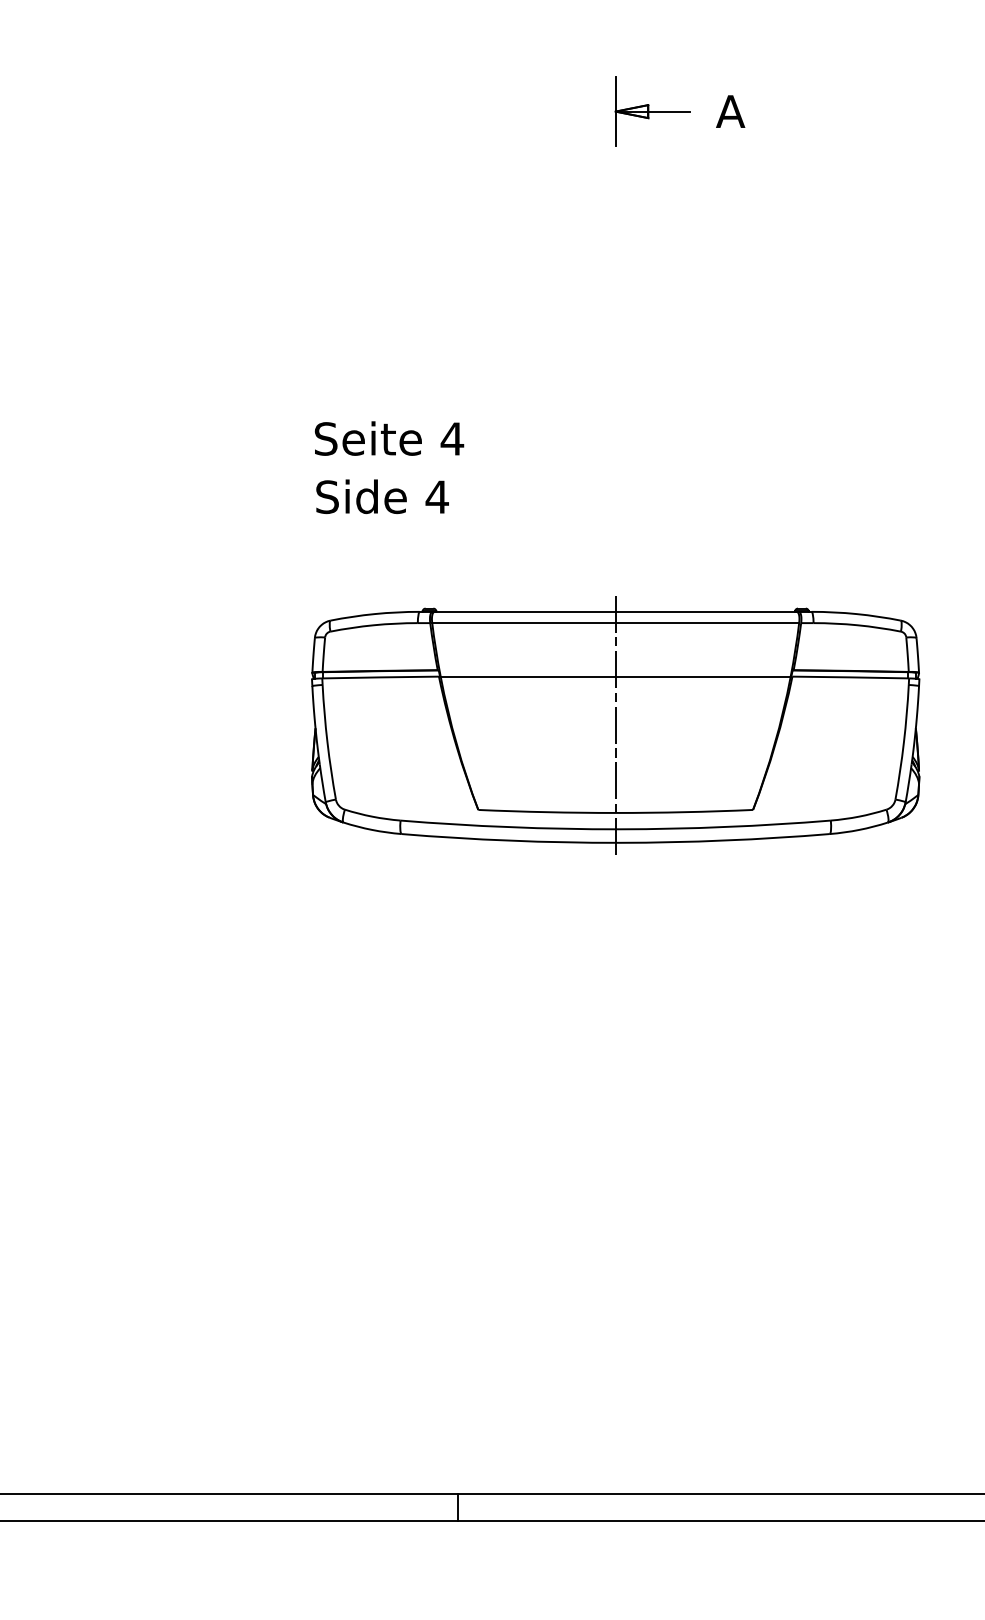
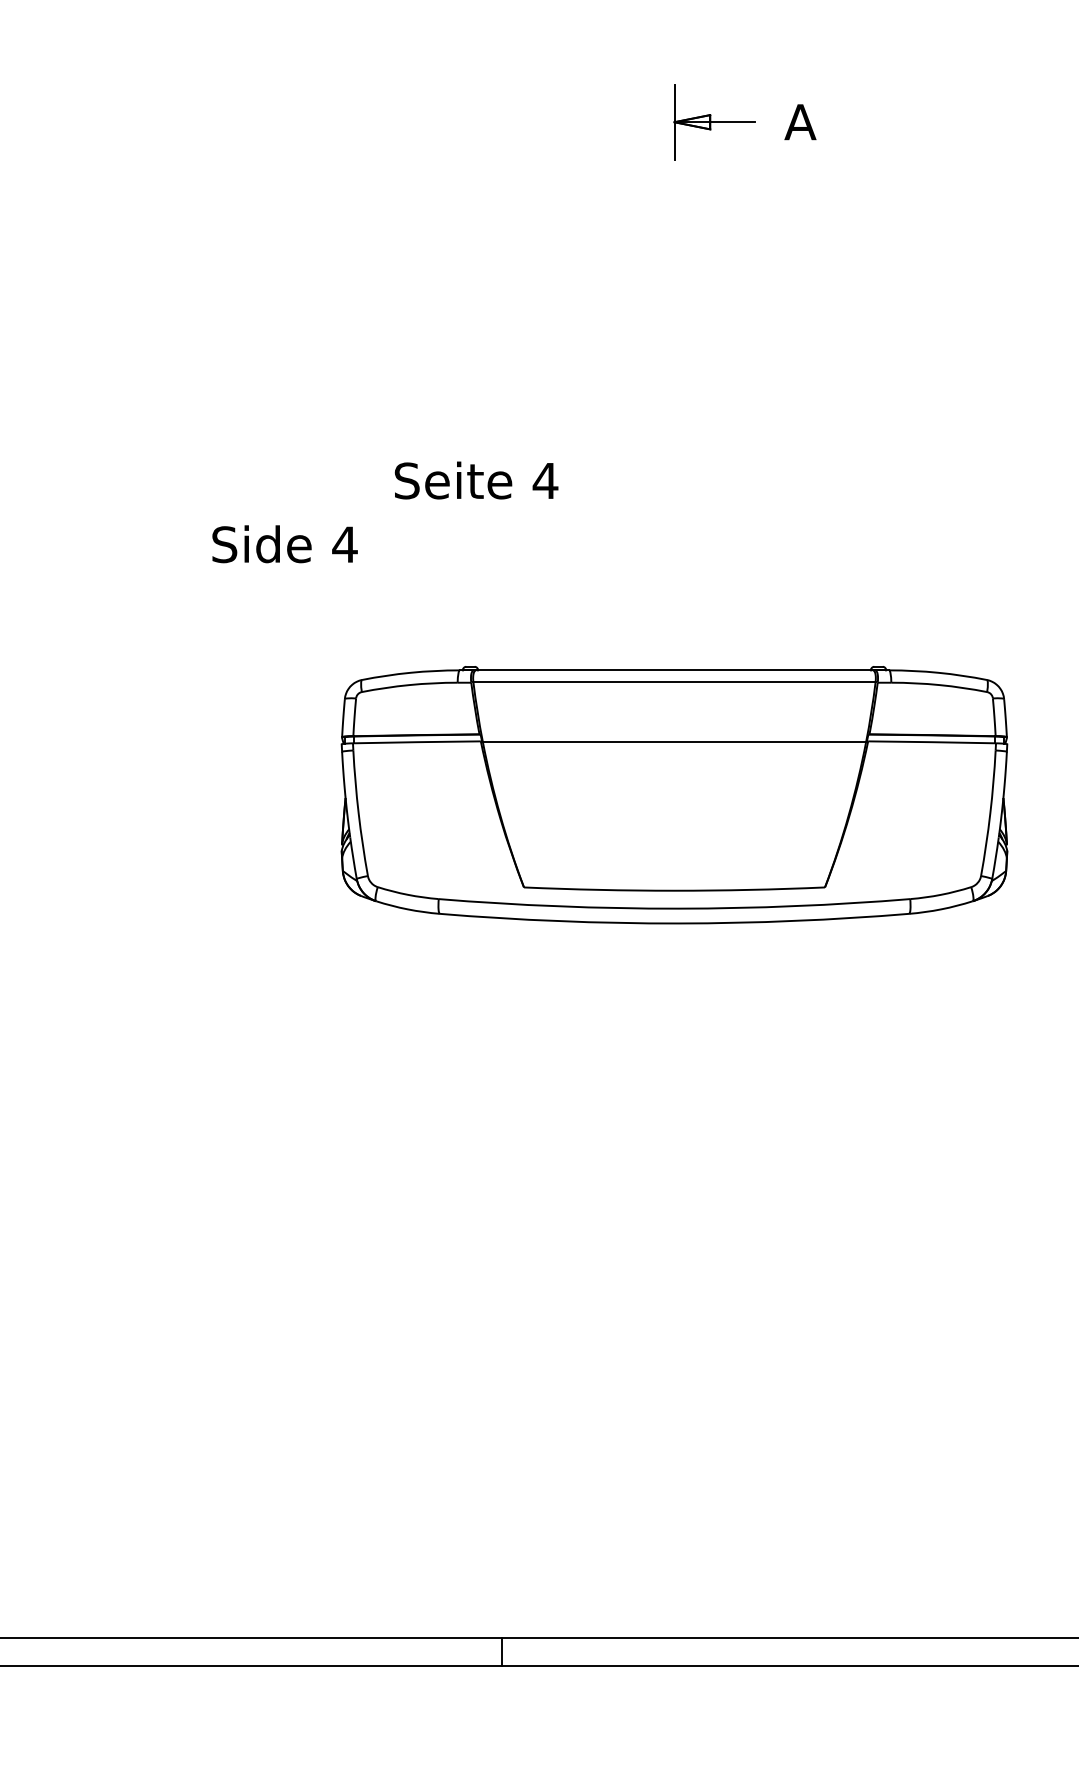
text: (389, 438) -> (476, 480), moved
text: (382, 496) -> (284, 544), moved
line: (615, 726) -> (674, 796), removed

